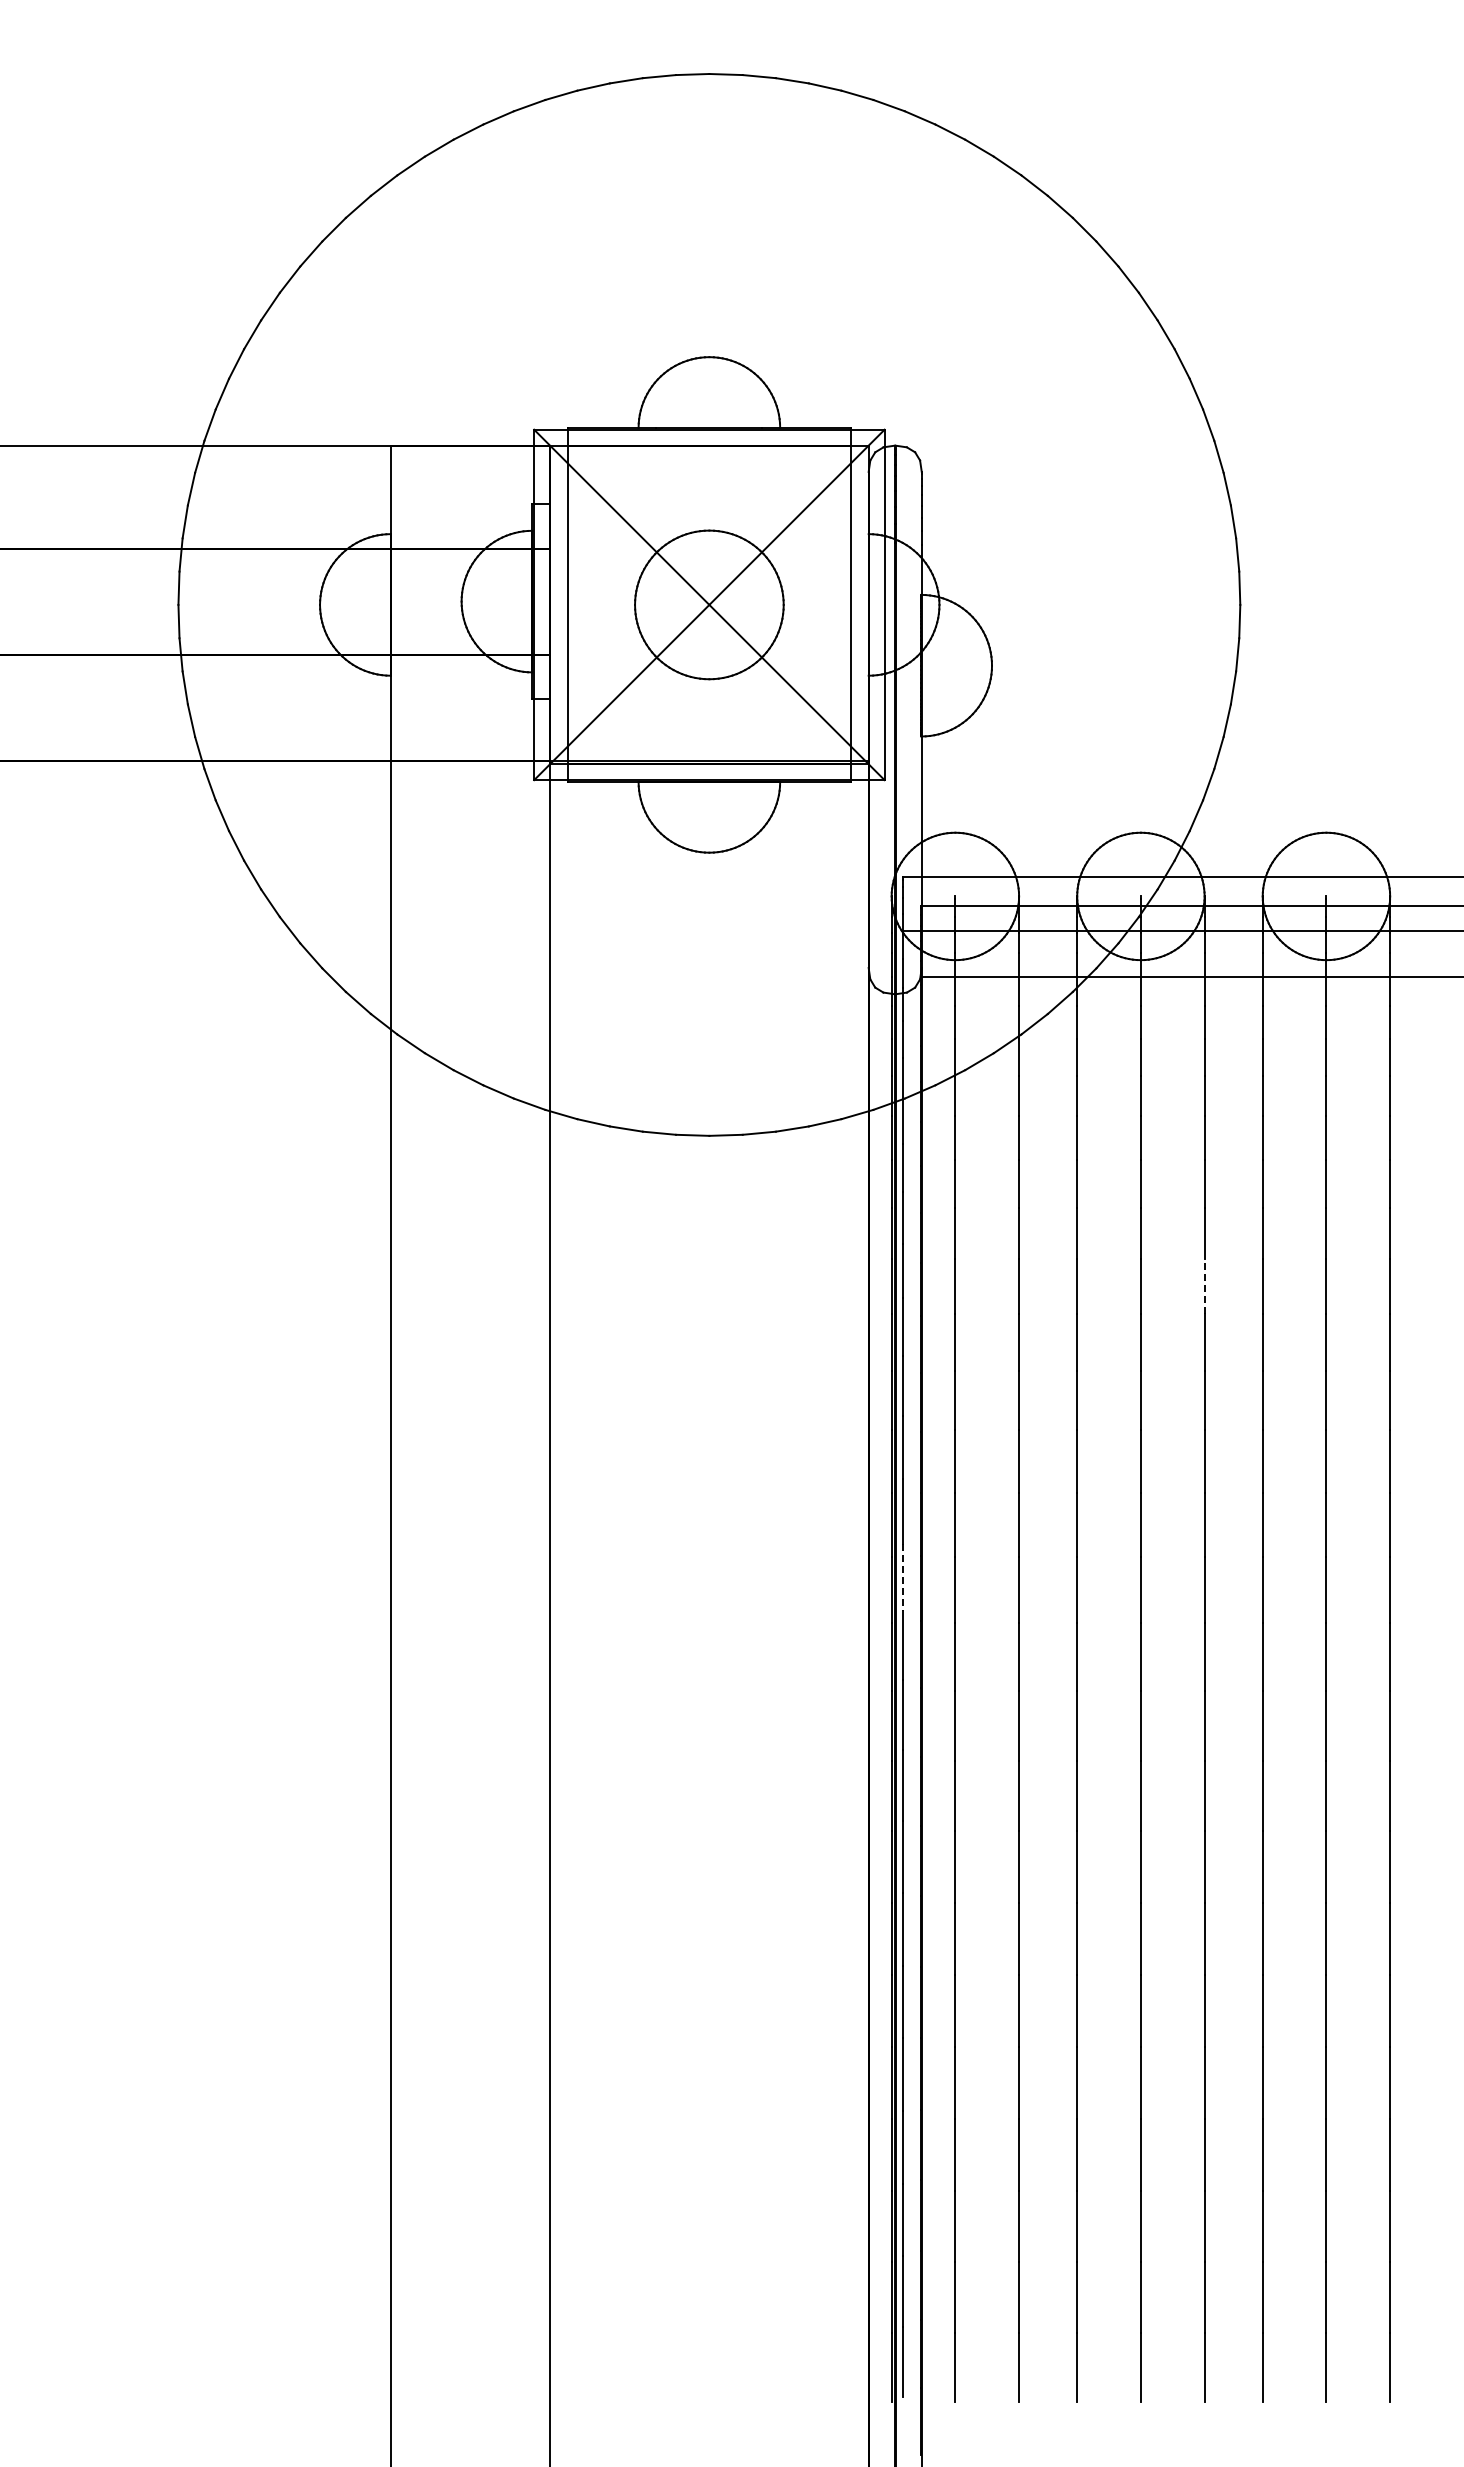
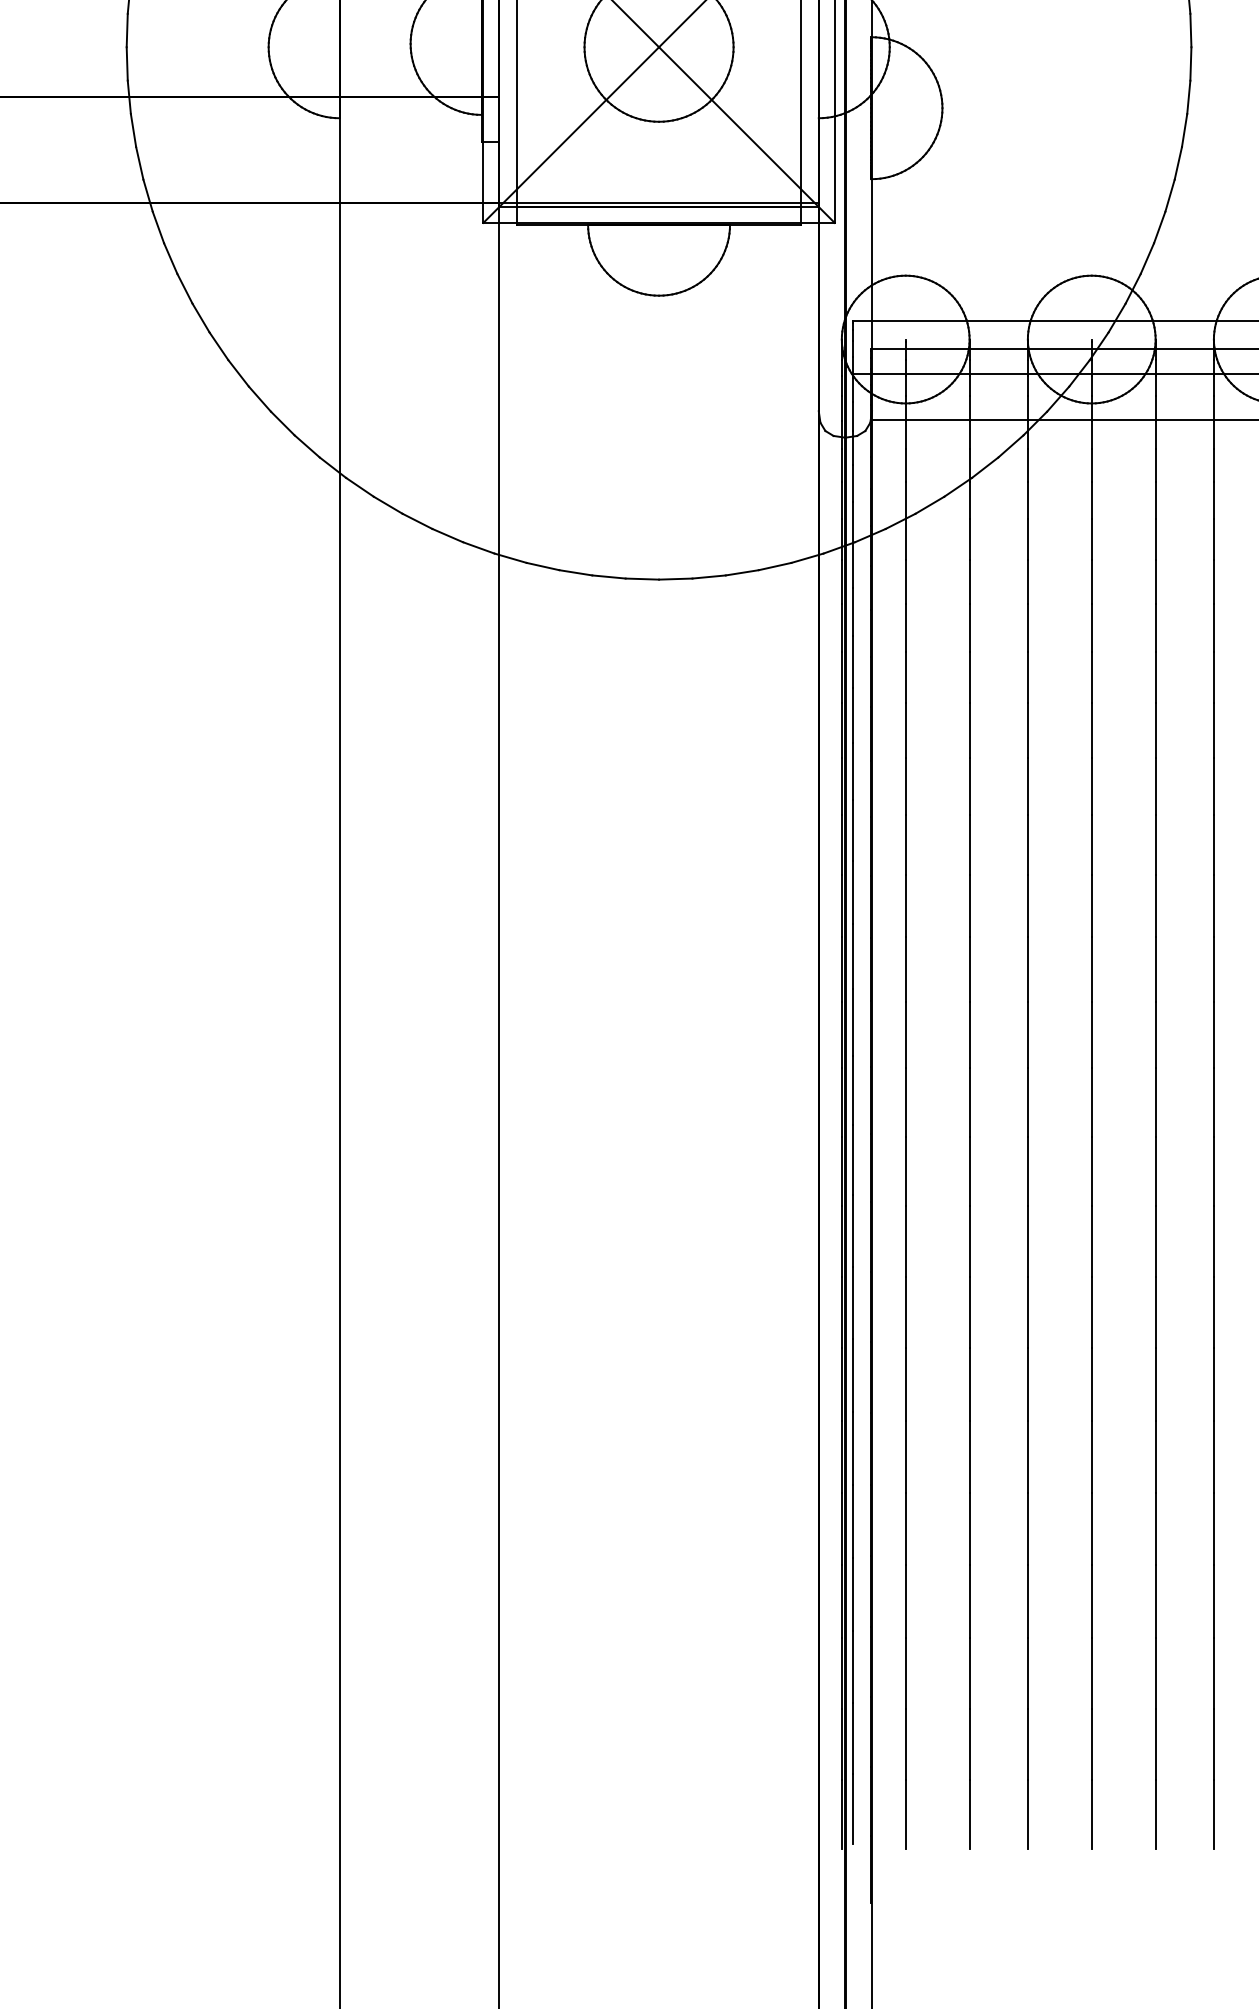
line: (1204, 1285) -> (1155, 729), dashed -> solid
line: (903, 1578) -> (853, 1023), dashed -> solid

